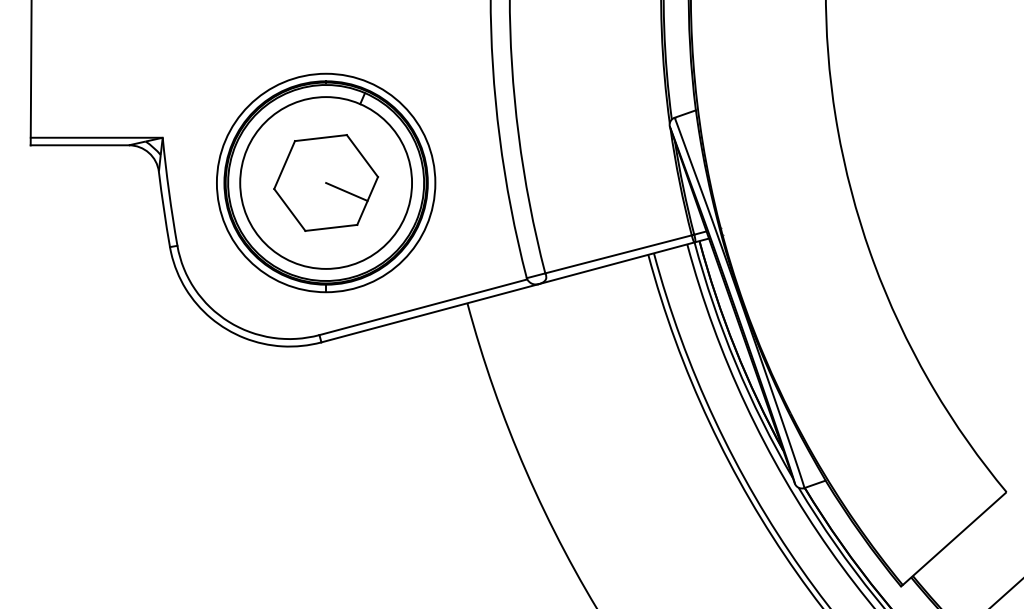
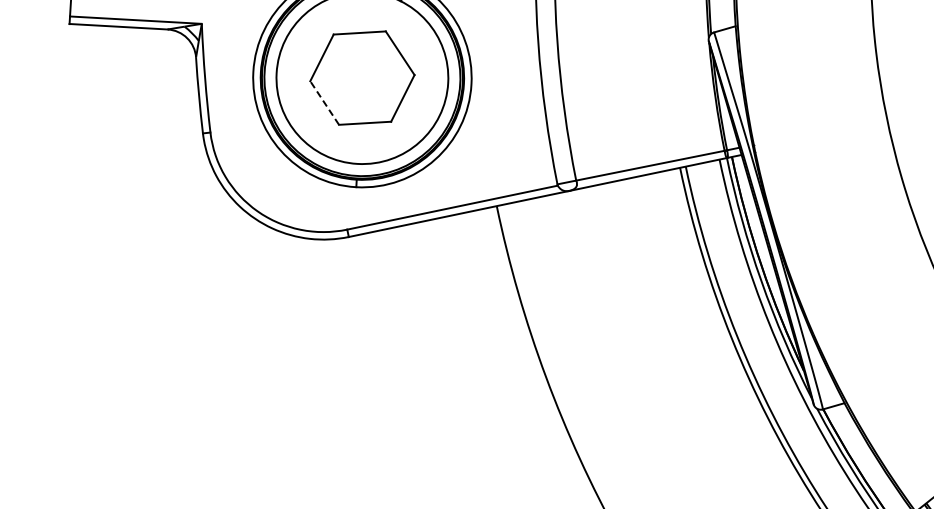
line: (346, 191) -> (382, 87), removed
line: (289, 209) -> (324, 102), solid -> dashed

